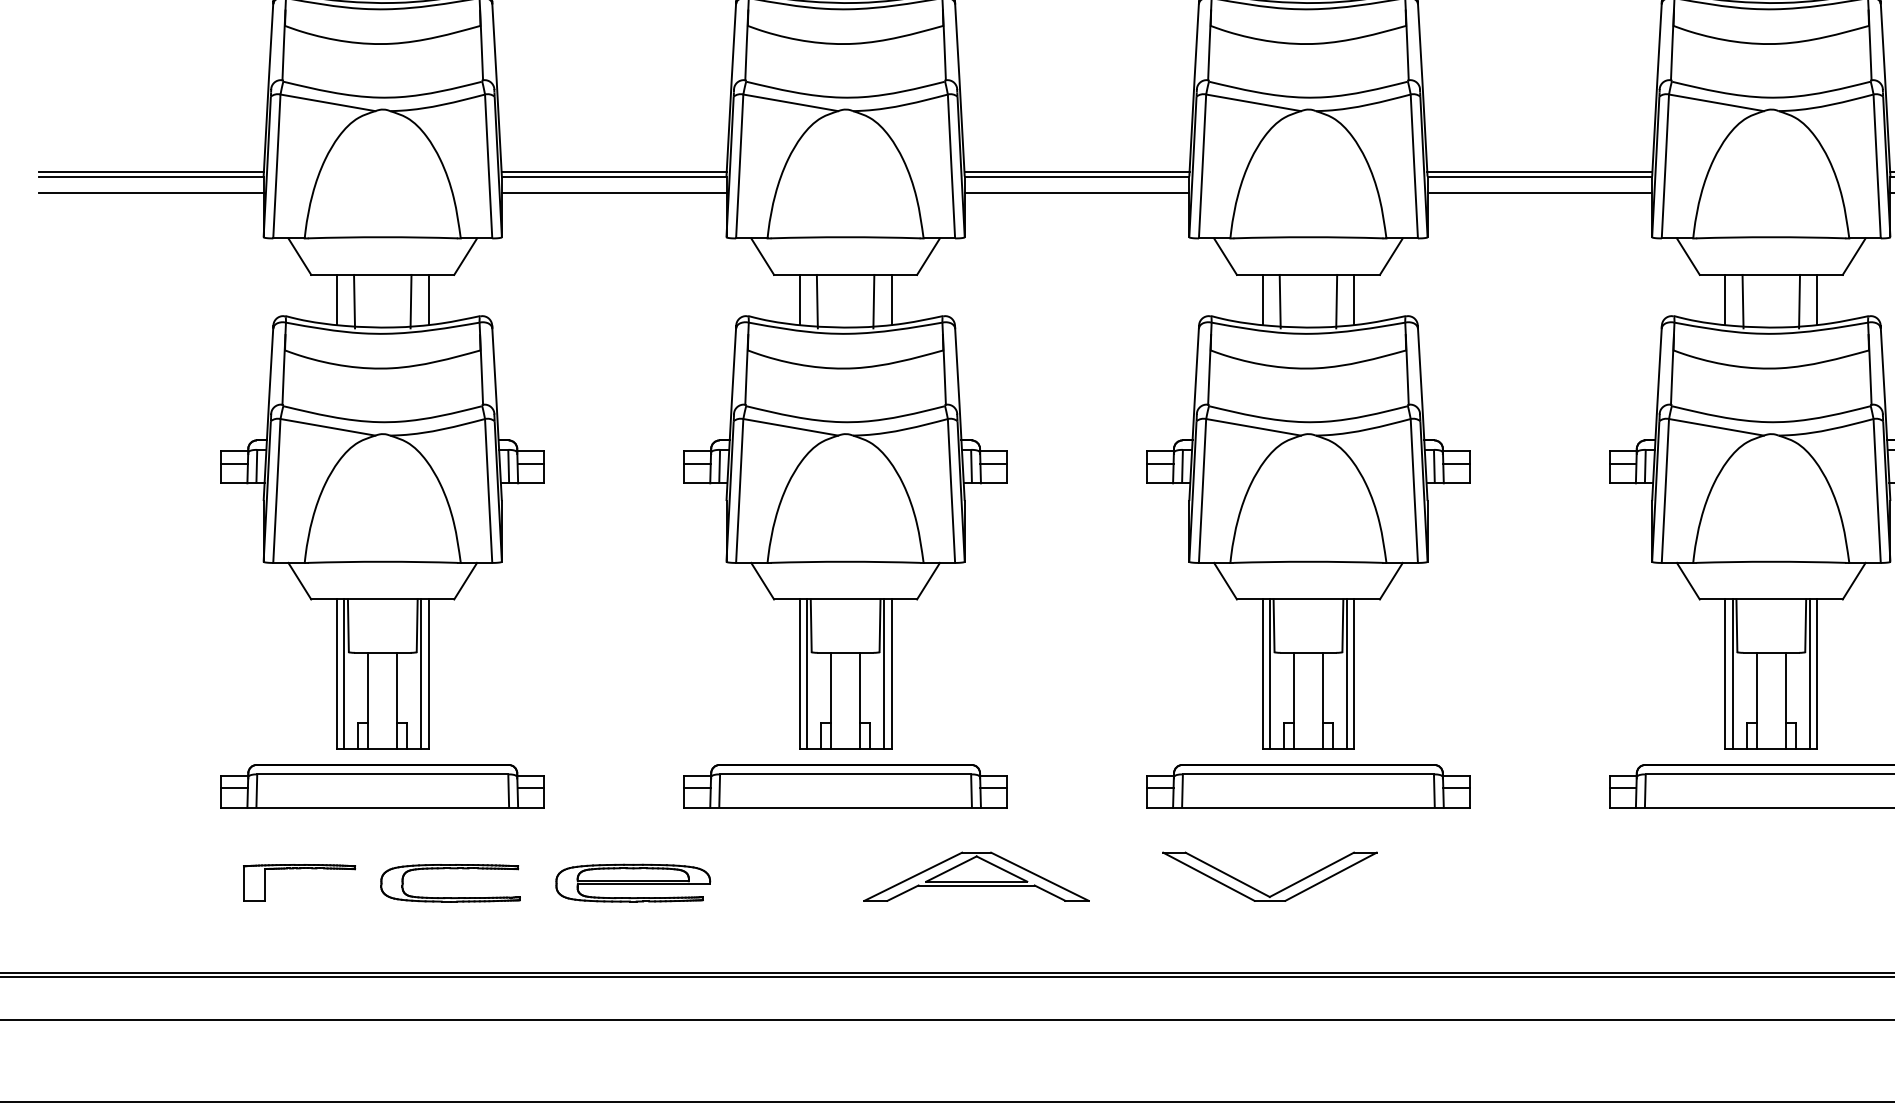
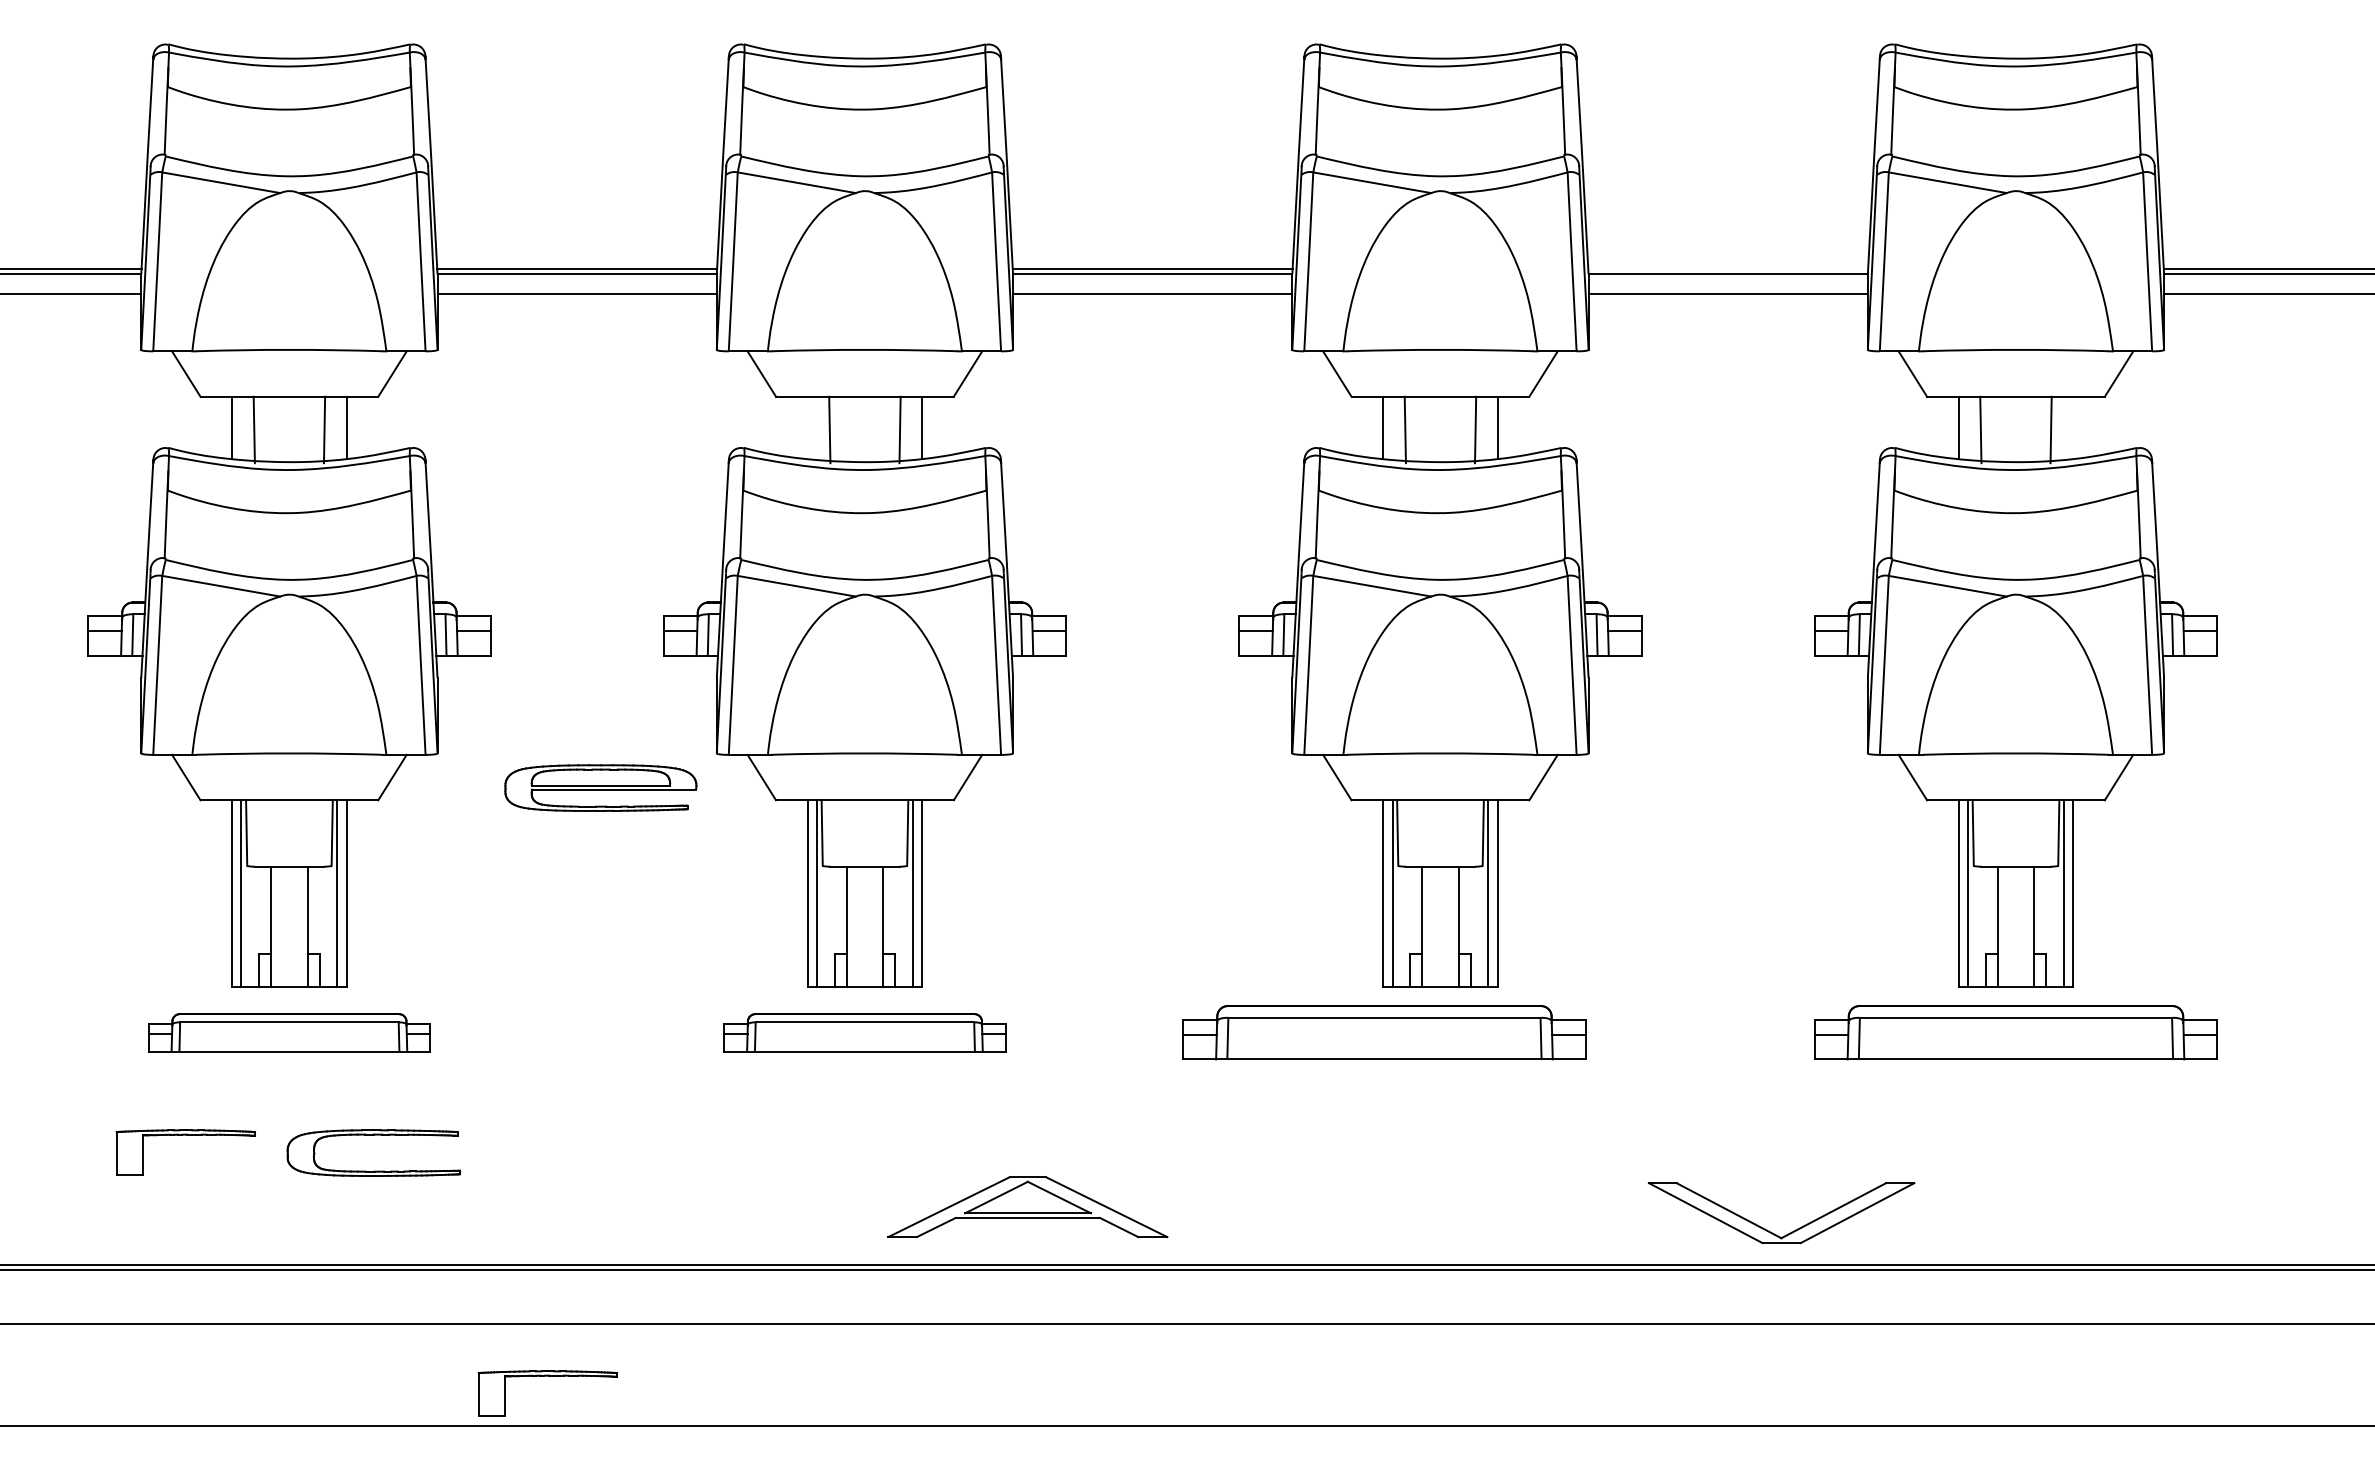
line: (1540, 172) -> (1728, 269), removed
line: (799, 299) -> (807, 427), removed
line: (1817, 299) -> (2073, 427), removed
part: (382, 786) -> (289, 1032), size x0.7
part: (845, 786) -> (864, 1032), size x0.7
part: (1308, 786) -> (1384, 1032), moved
part: (976, 877) -> (1027, 1207), moved
part: (632, 882) -> (600, 787), moved
part: (1277, 891) -> (1791, 1231), moved
part: (590, 1062) -> (547, 1376), added

